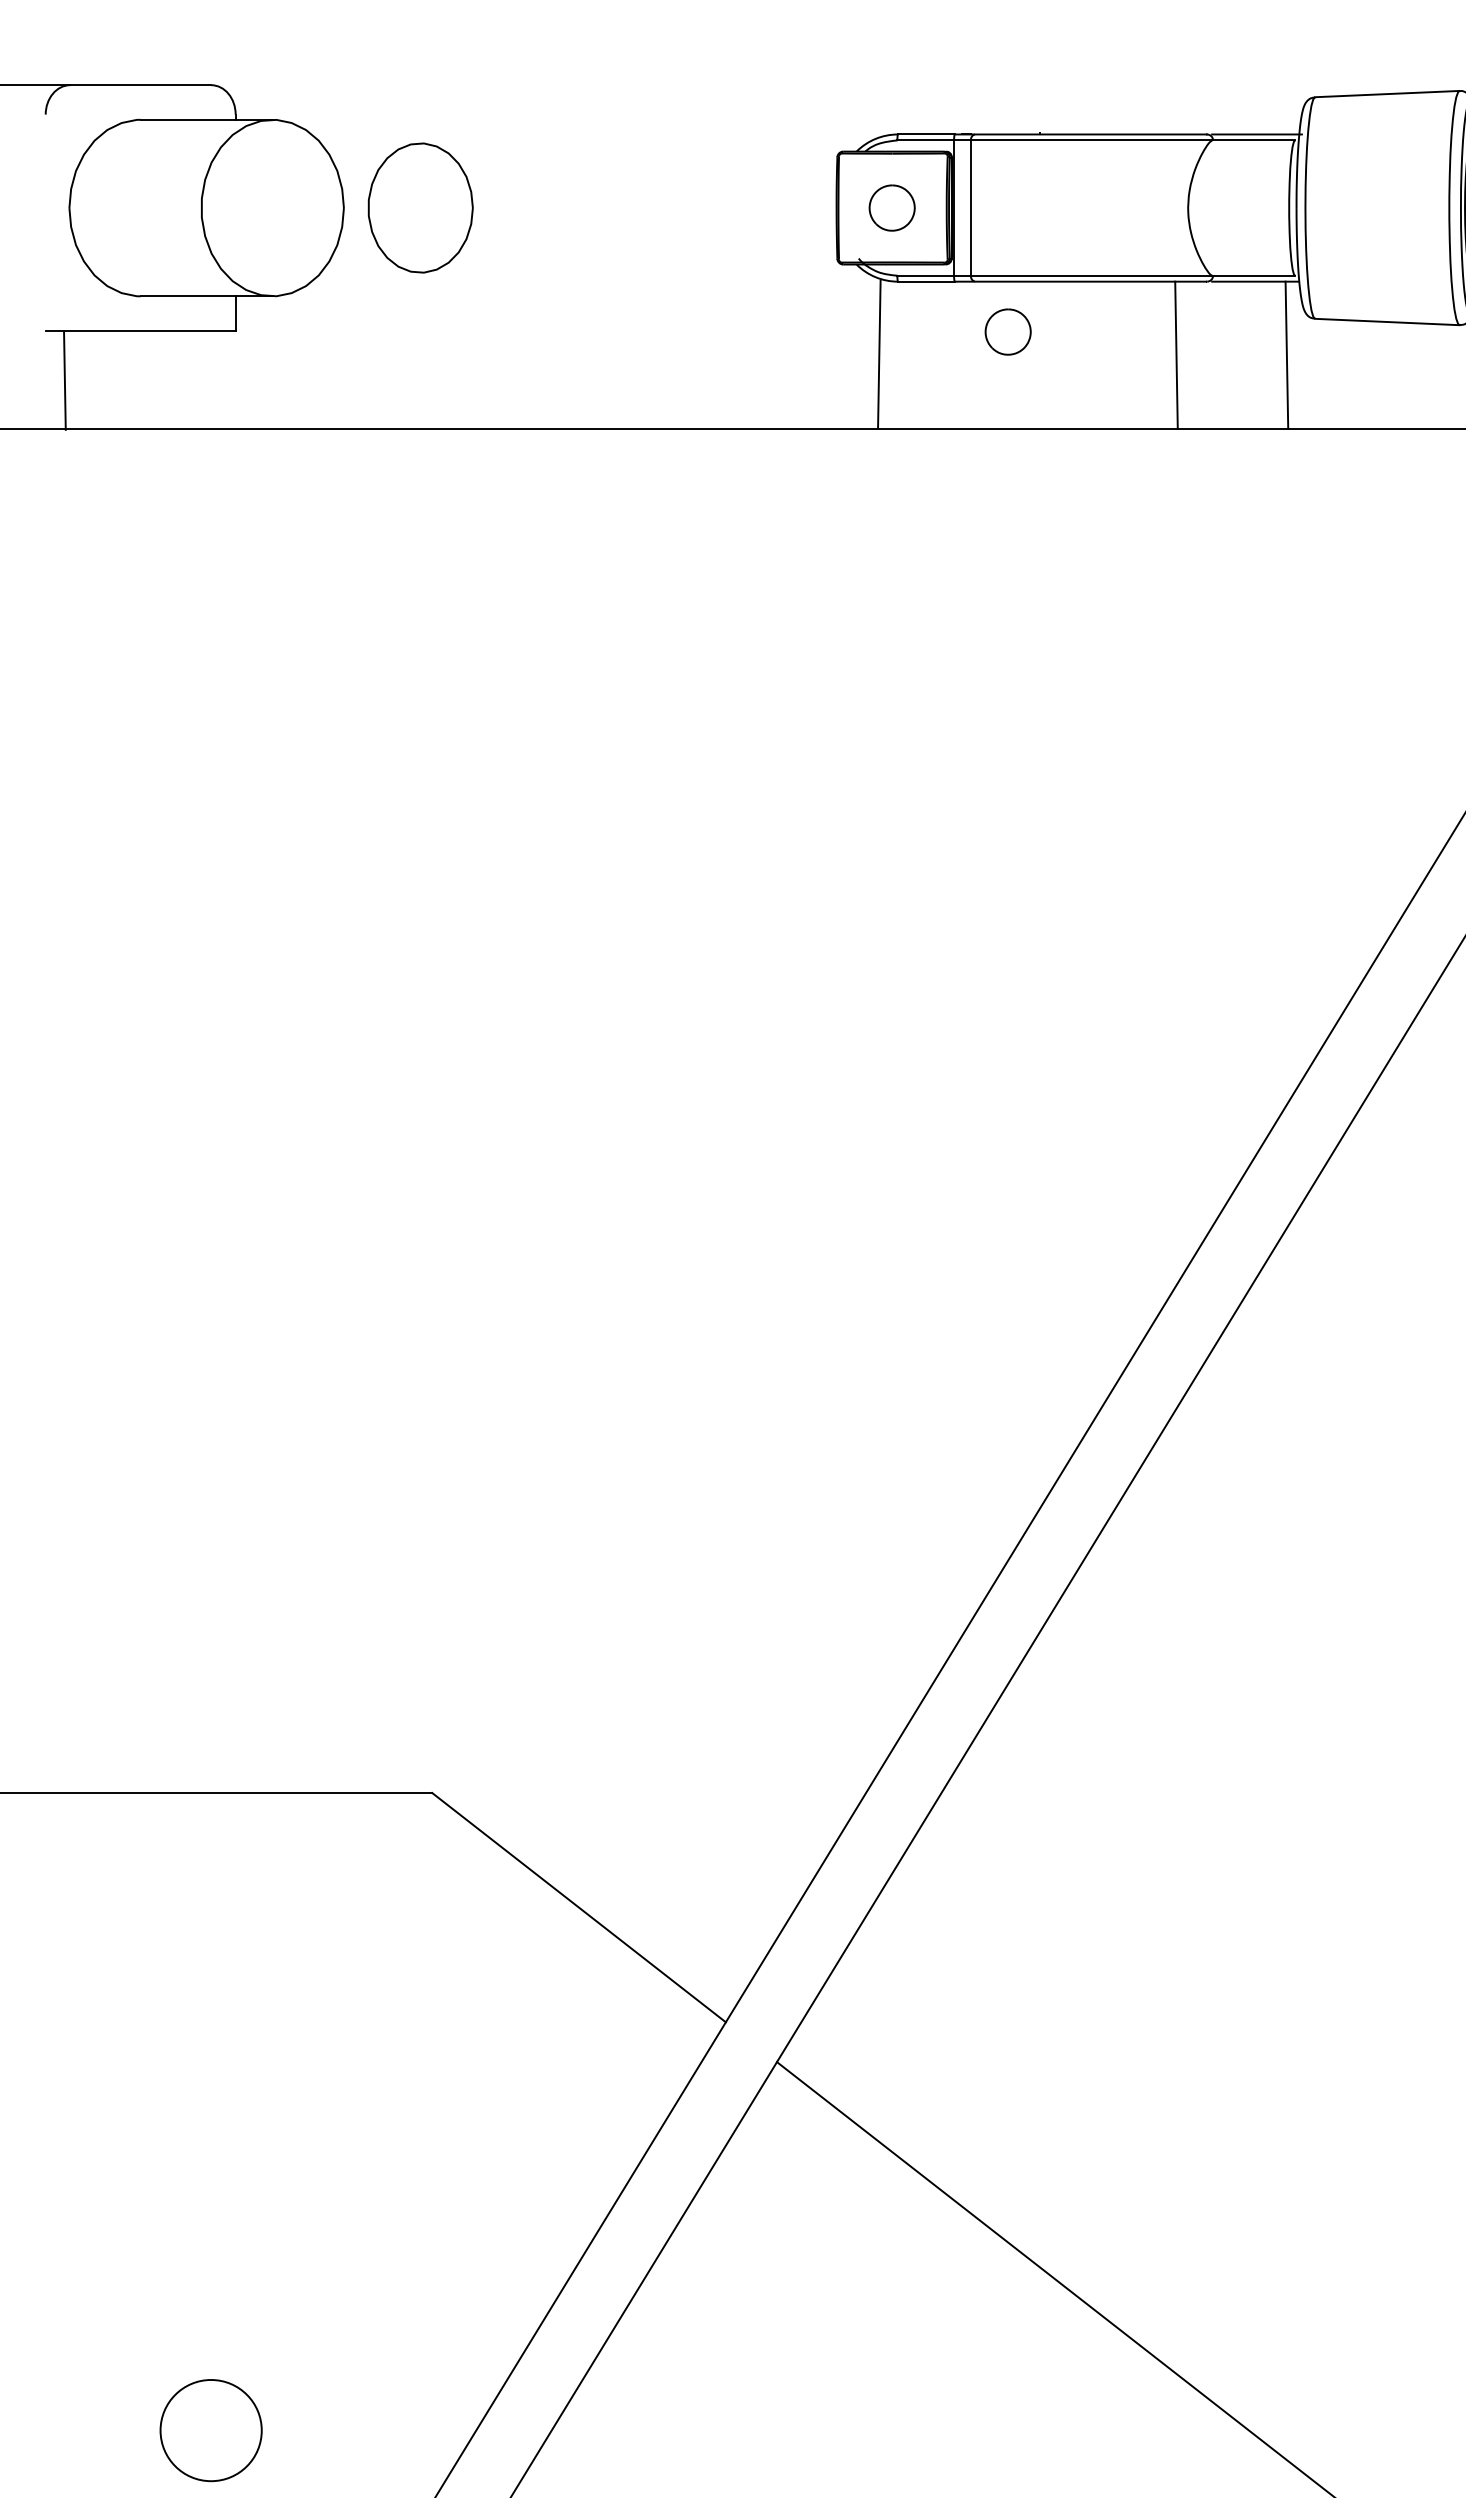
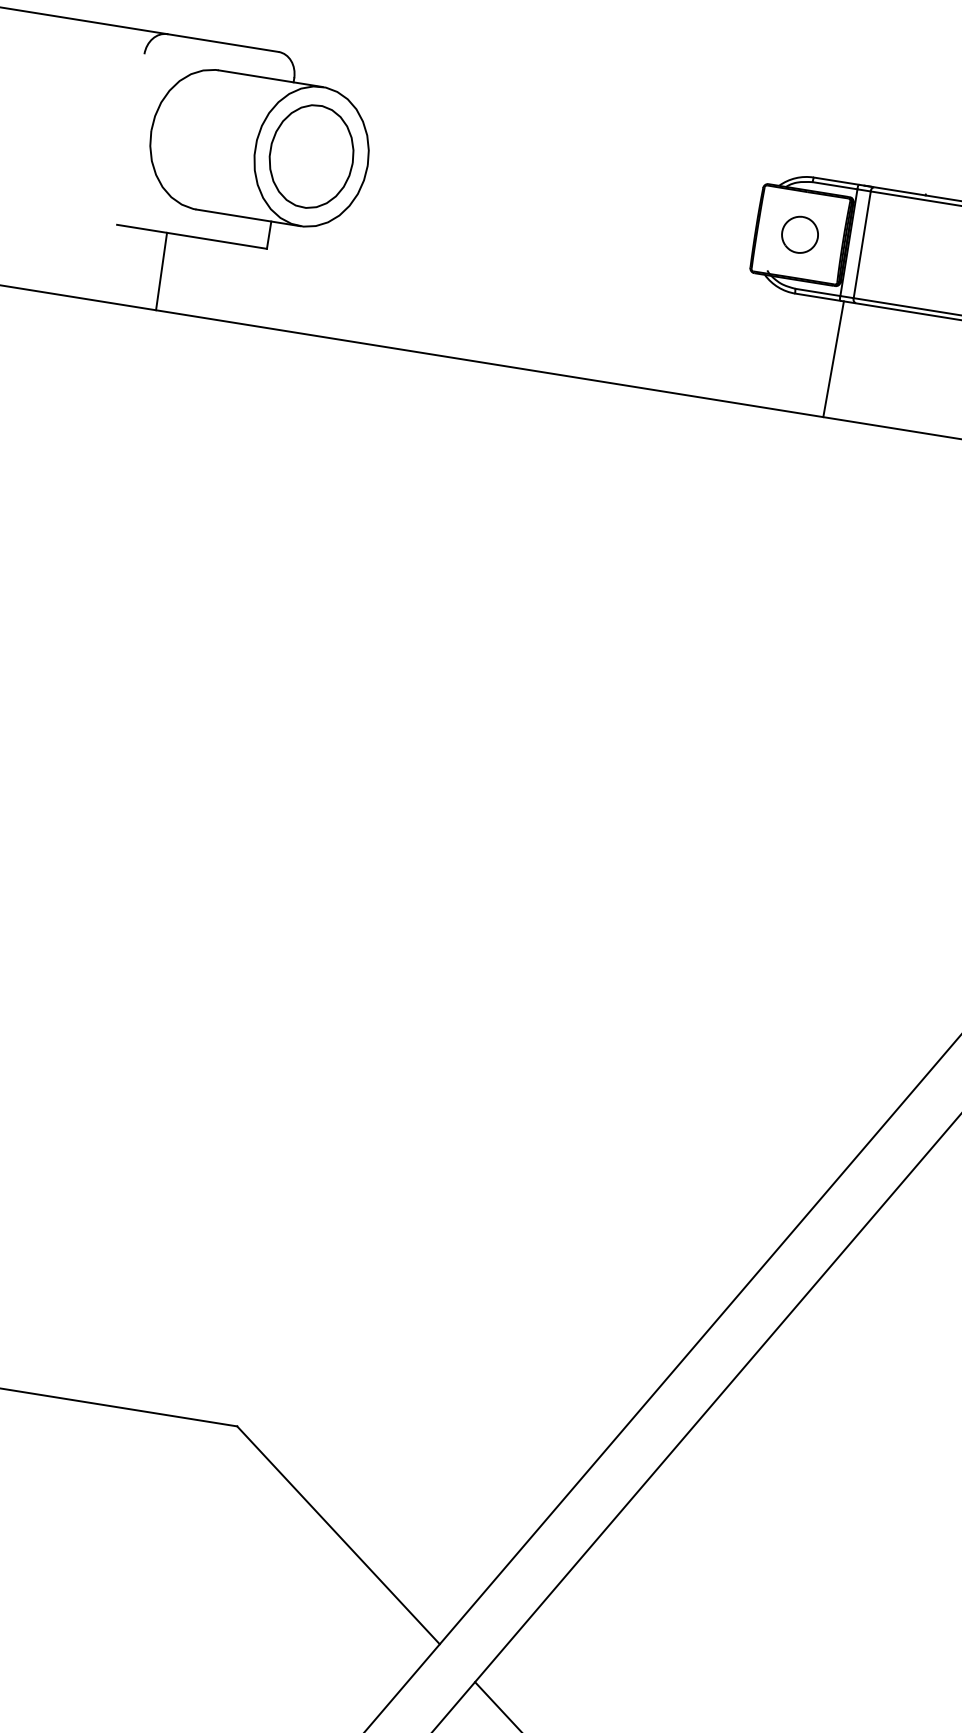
part: (420, 207) -> (311, 156), moved
part: (1007, 331) -> (875, 346), removed
line: (879, 353) -> (833, 358), moved
line: (64, 380) -> (161, 271), moved

